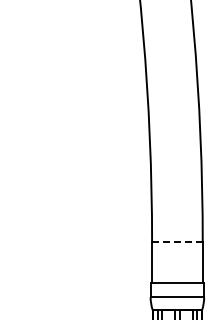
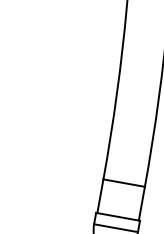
line: (177, 242) -> (124, 183), dashed -> solid

